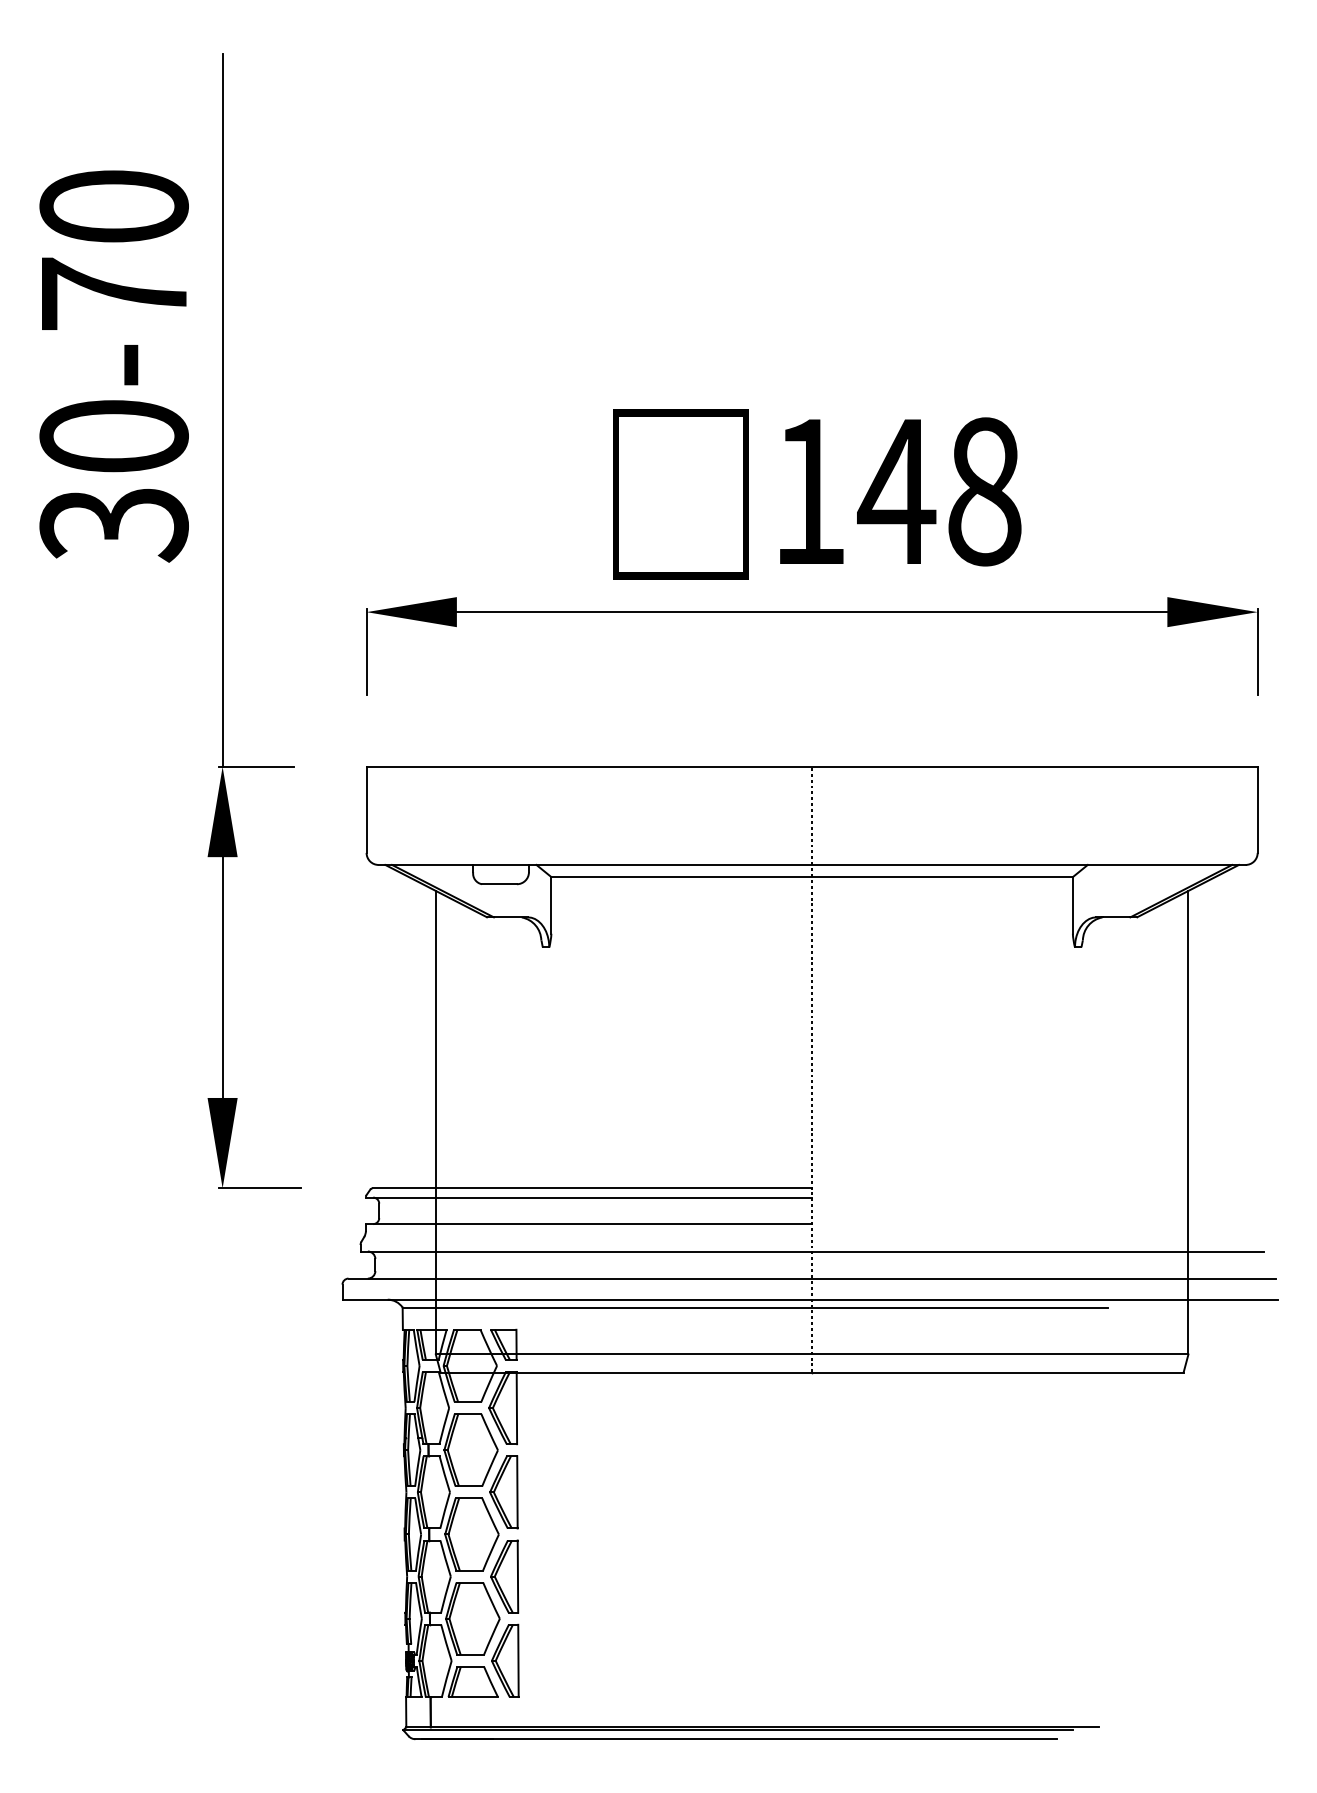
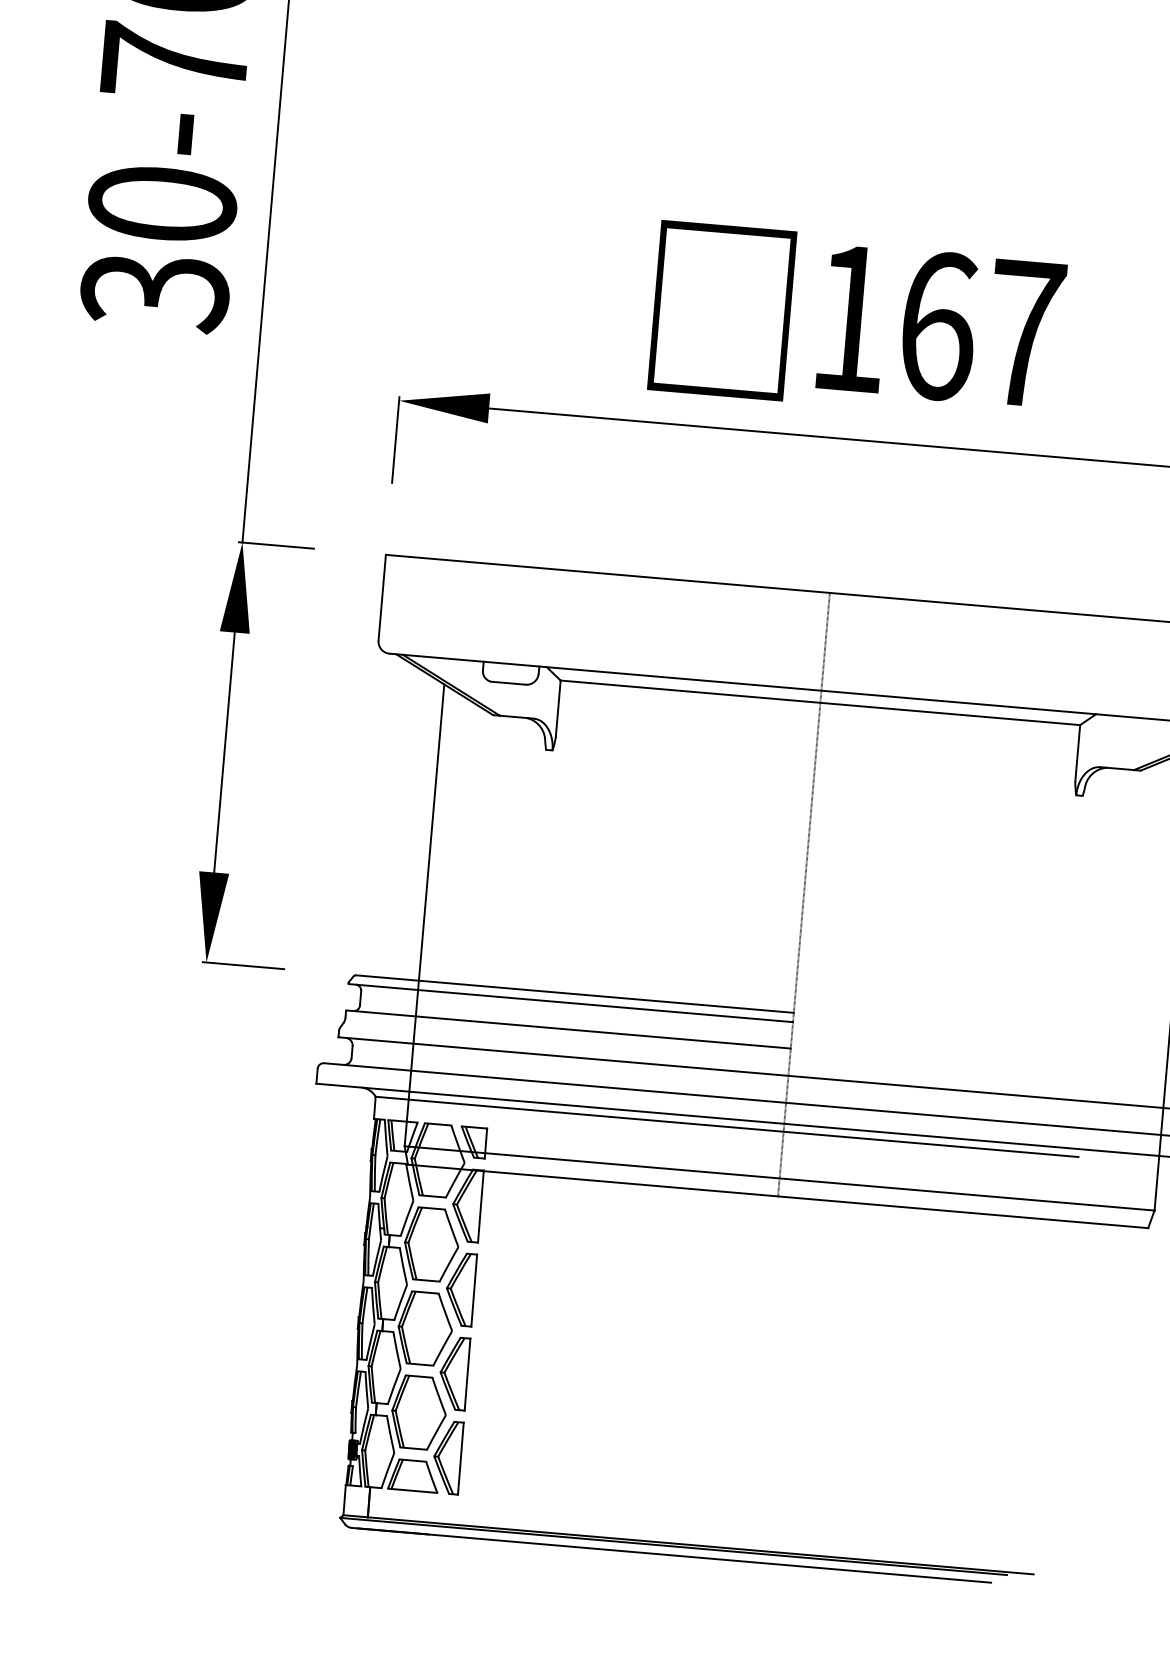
text: (939, 491) -> (980, 329), 148 -> 167

